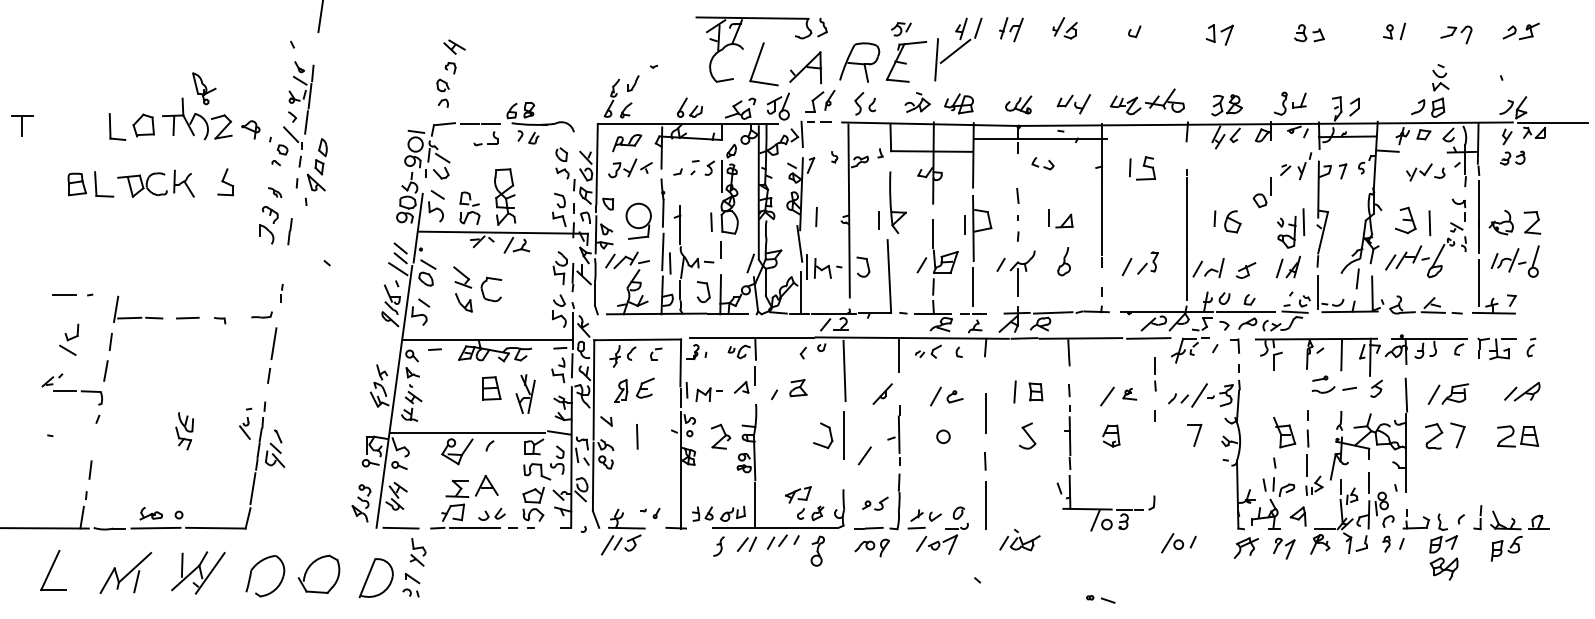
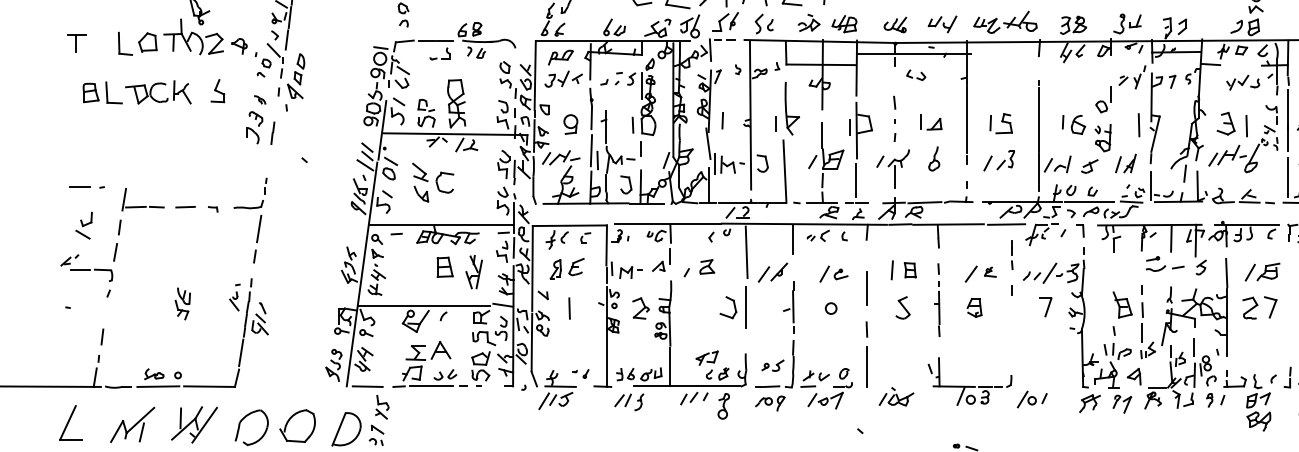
part: (22, 125) -> (76, 42), moved
part: (1142, 168) -> (1001, 123), moved
part: (638, 221) -> (570, 124), size x0.62
part: (1286, 232) -> (1102, 138), moved
part: (261, 314) -> (248, 204), size x1.67
line: (864, 455) -> (763, 274), moved
part: (1105, 503) -> (969, 381), moved
part: (747, 543) -> (623, 399), moved

